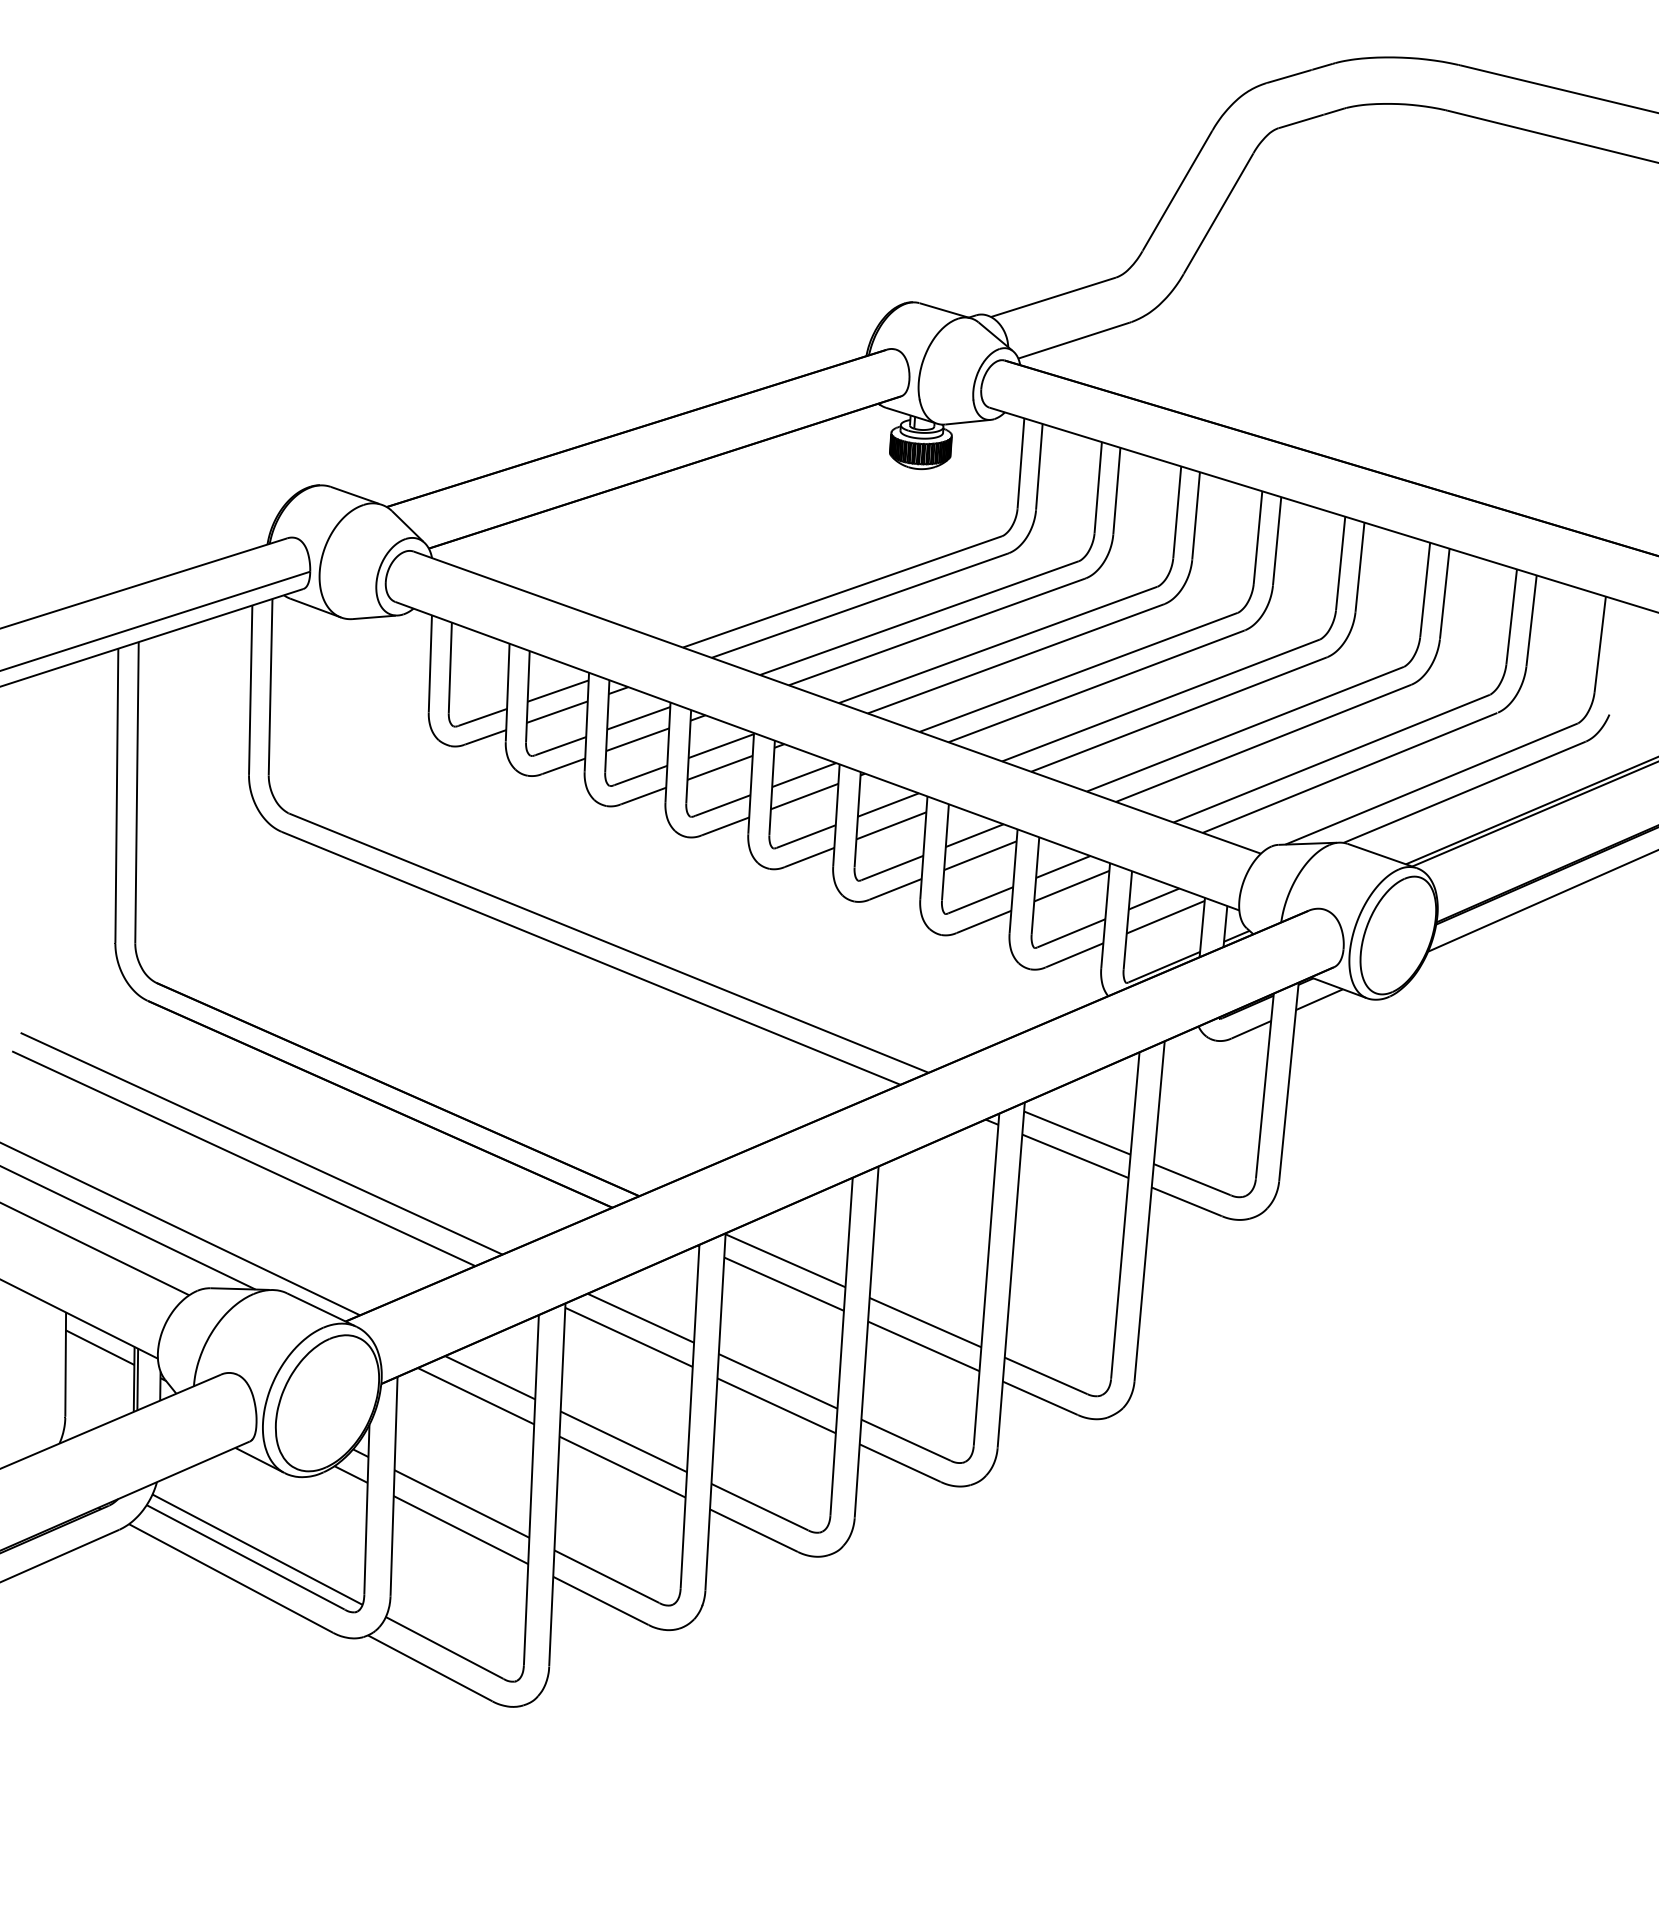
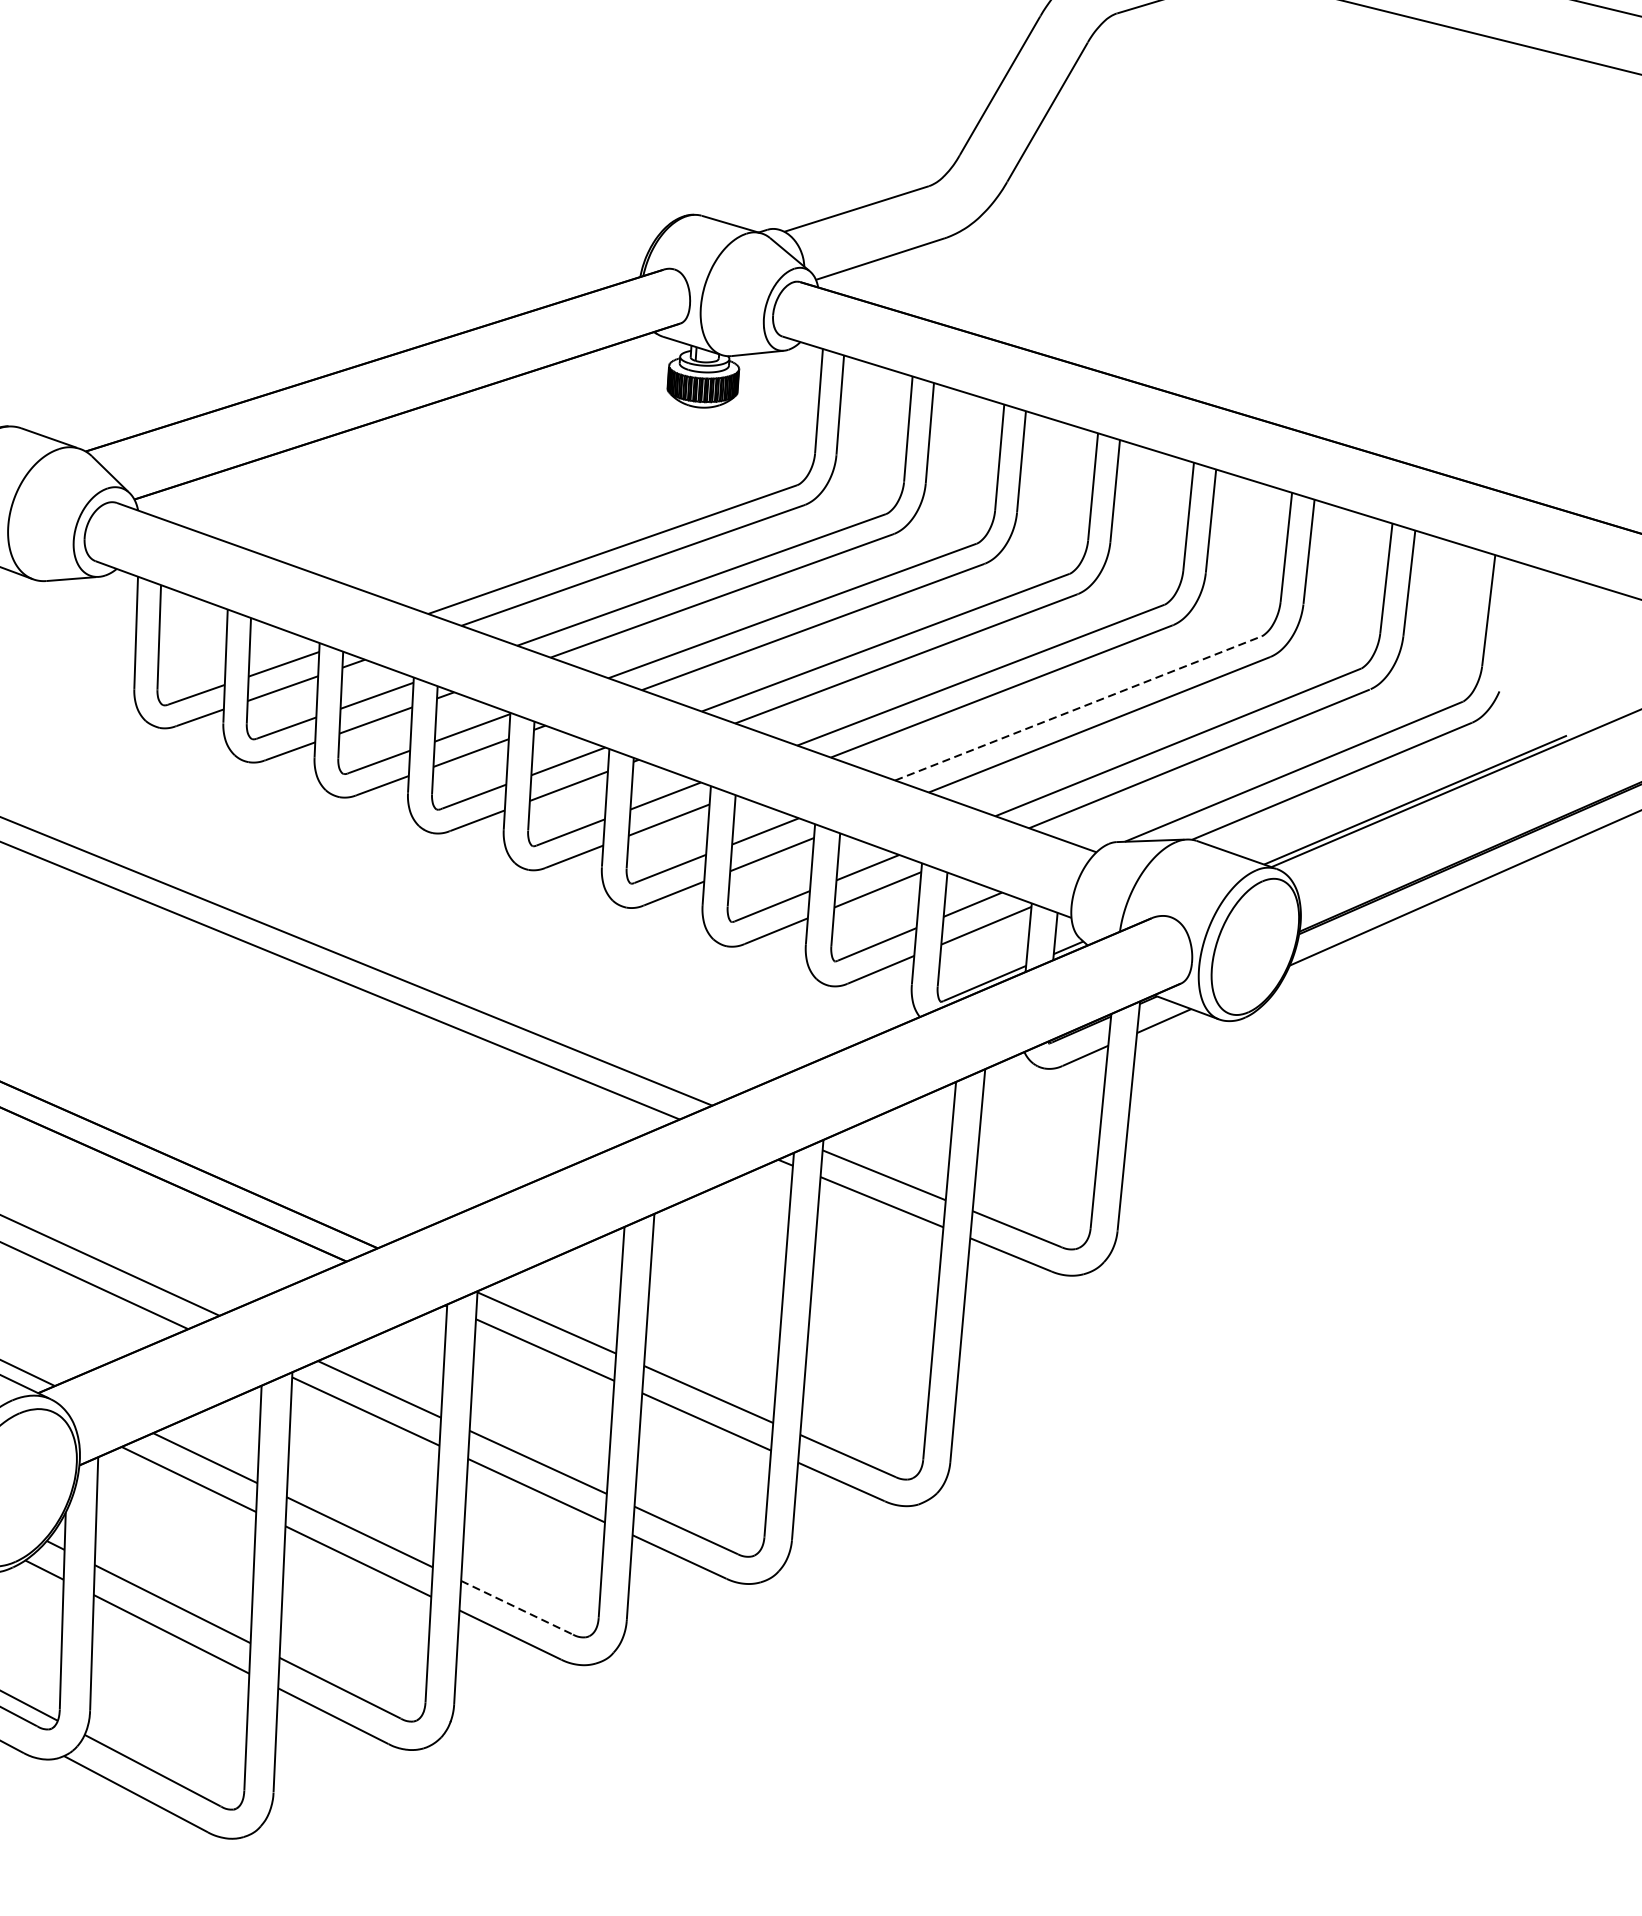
line: (1245, 729) -> (1078, 708), solid -> dashed
line: (759, 1507) -> (516, 1608), solid -> dashed

